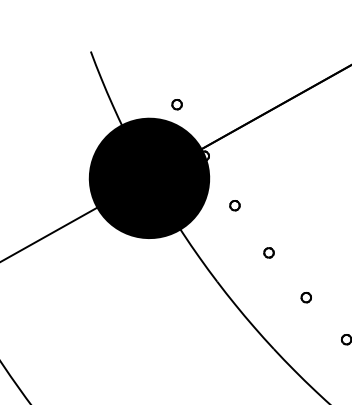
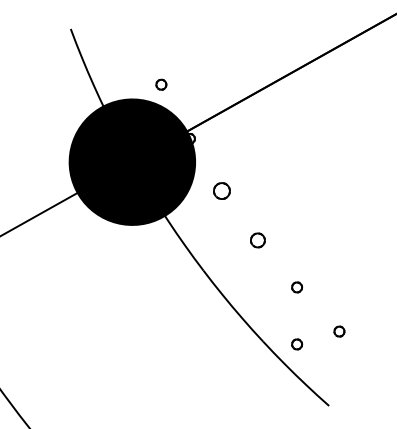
part: (235, 205) -> (222, 190), size x1.6
part: (268, 252) -> (257, 240), size x1.4
part: (306, 351) -> (297, 344), added

